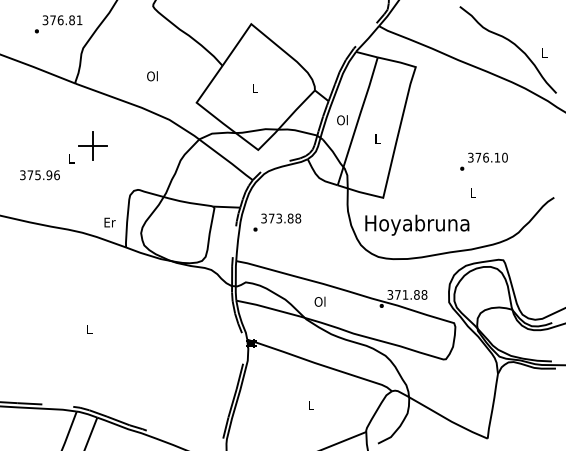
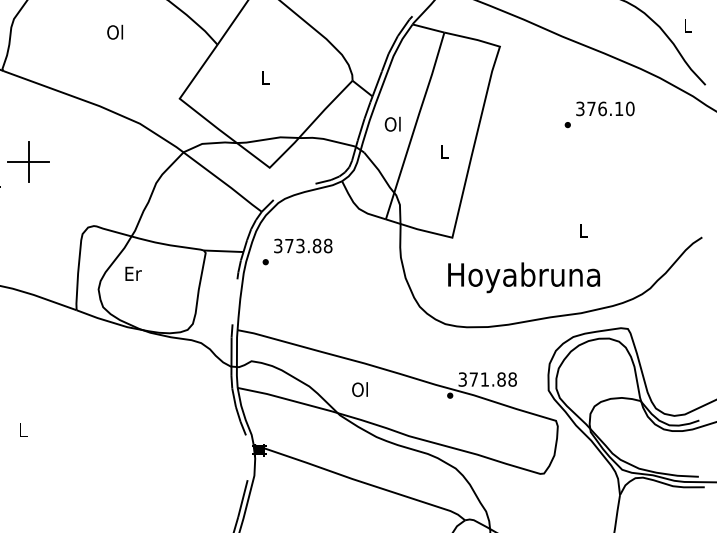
text: (152, 76) -> (115, 32), moved
text: (483, 161) -> (598, 114), moved
text: (109, 222) -> (132, 273), moved
text: (277, 222) -> (297, 251), moved
text: (417, 224) -> (524, 276), moved

